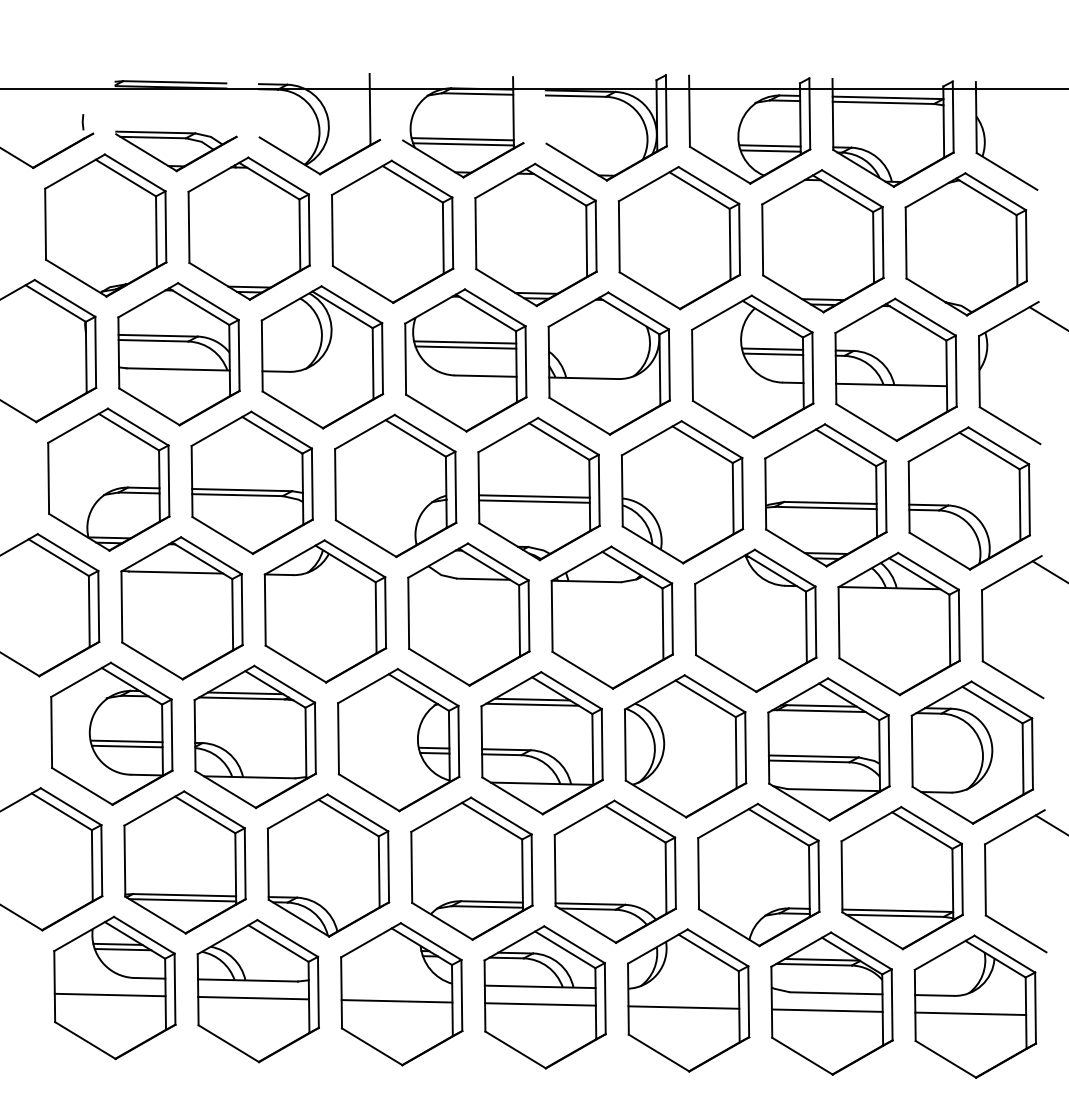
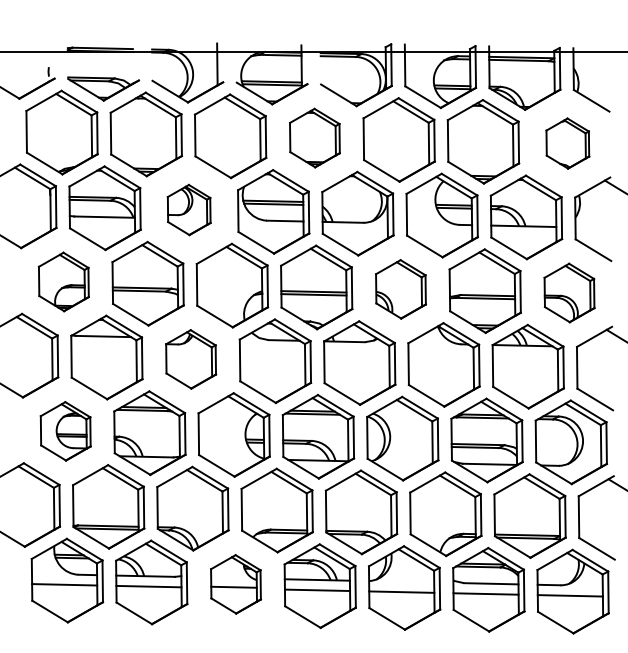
part: (535, 233) -> (314, 137), size x0.7
part: (965, 244) -> (567, 143), size x0.6
part: (320, 356) -> (188, 209), size x0.6
part: (108, 478) -> (63, 281), size x0.7
part: (681, 492) -> (400, 289), size x0.7
part: (969, 497) -> (569, 292), size x0.7
part: (324, 611) -> (190, 359), size x0.7
part: (111, 734) -> (65, 431), size x0.7
part: (400, 994) -> (235, 584), size x0.7

